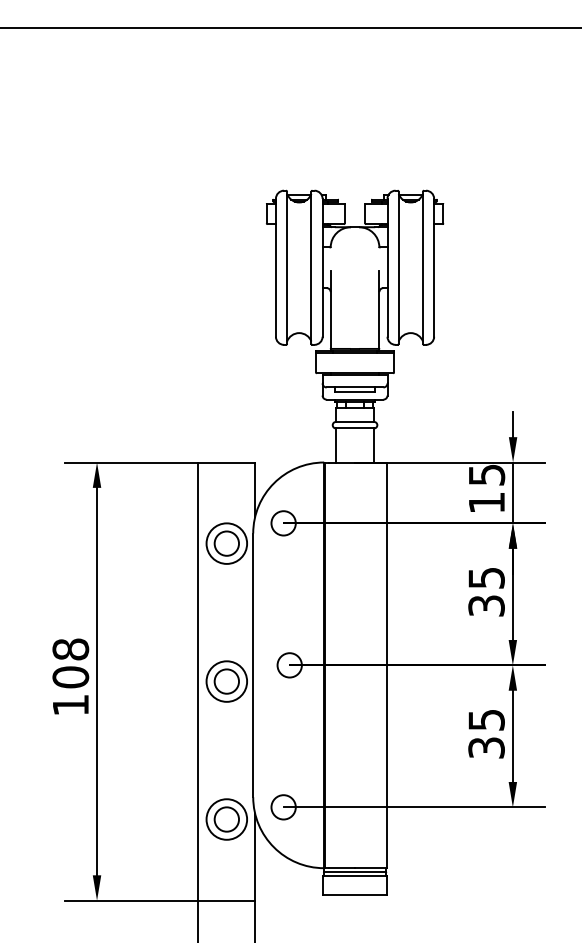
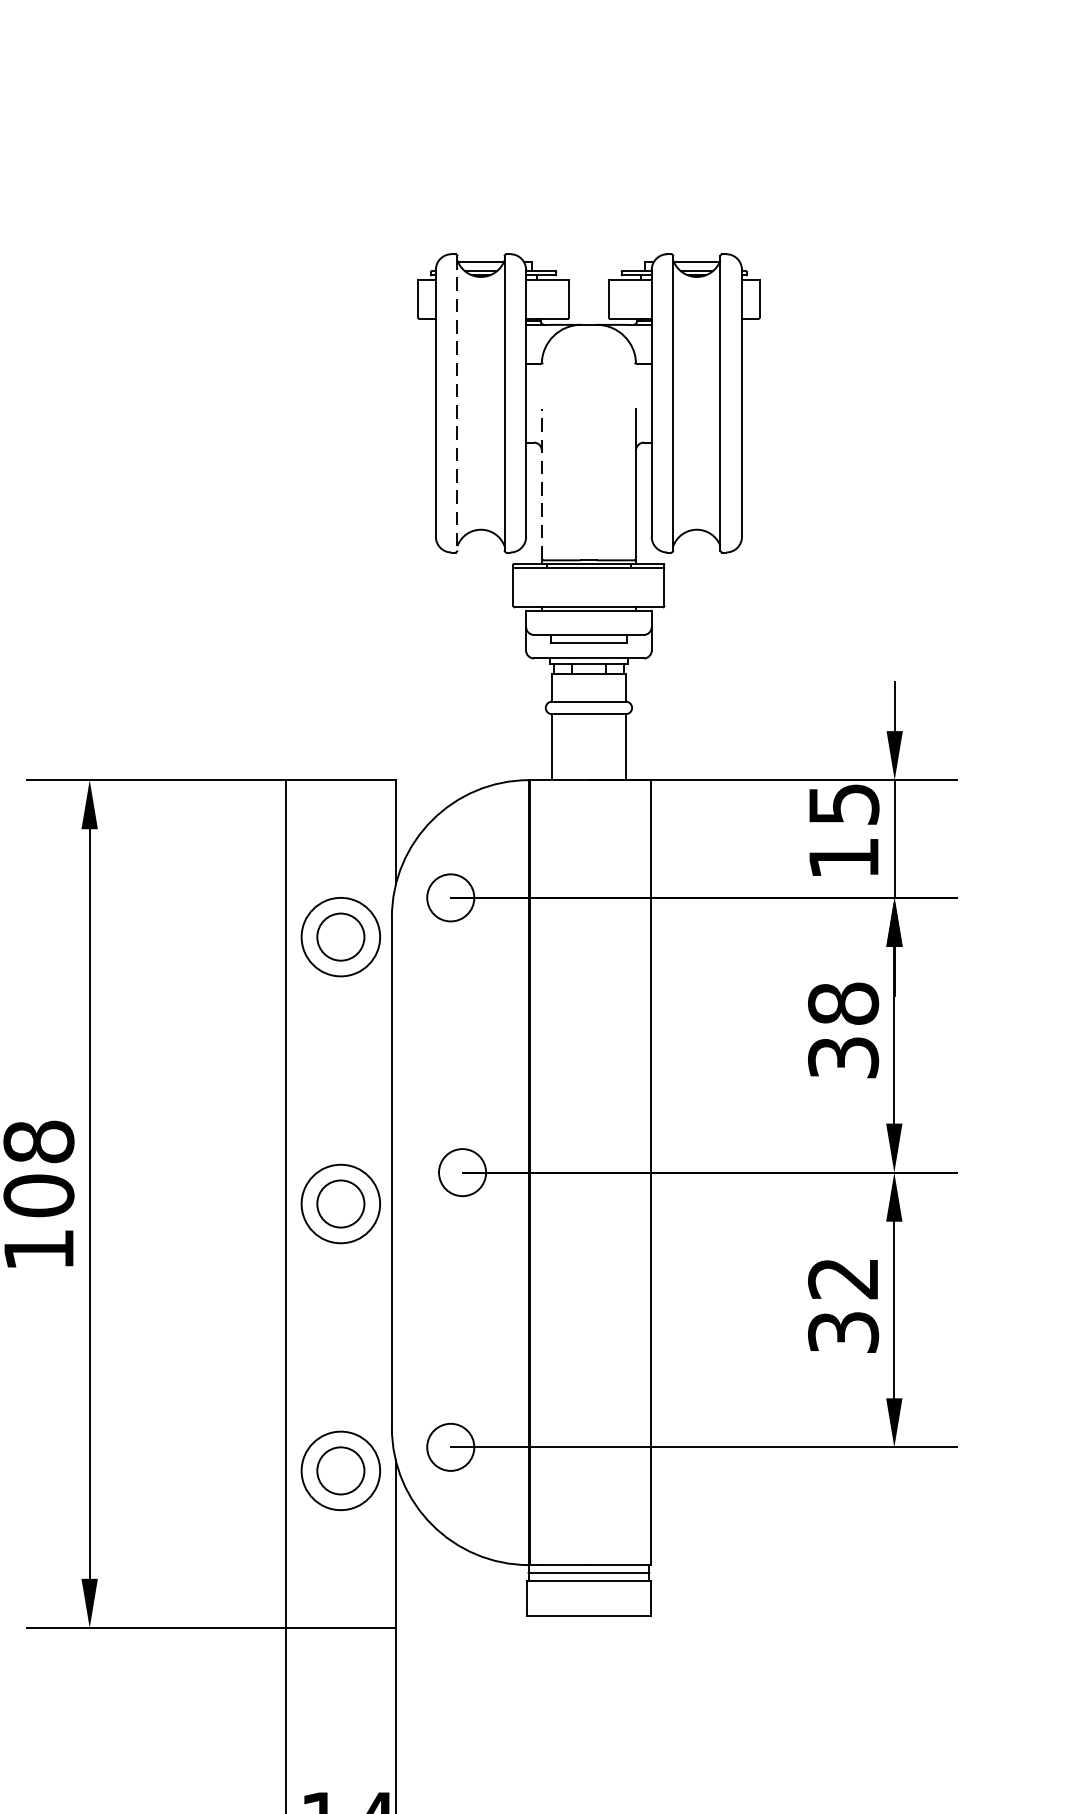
line: (287, 268) -> (458, 404), solid -> dashed
line: (330, 309) -> (541, 484), solid -> dashed
text: (486, 577) -> (843, 1002), 35 -> 38
text: (486, 720) -> (843, 1279), 35 -> 32

